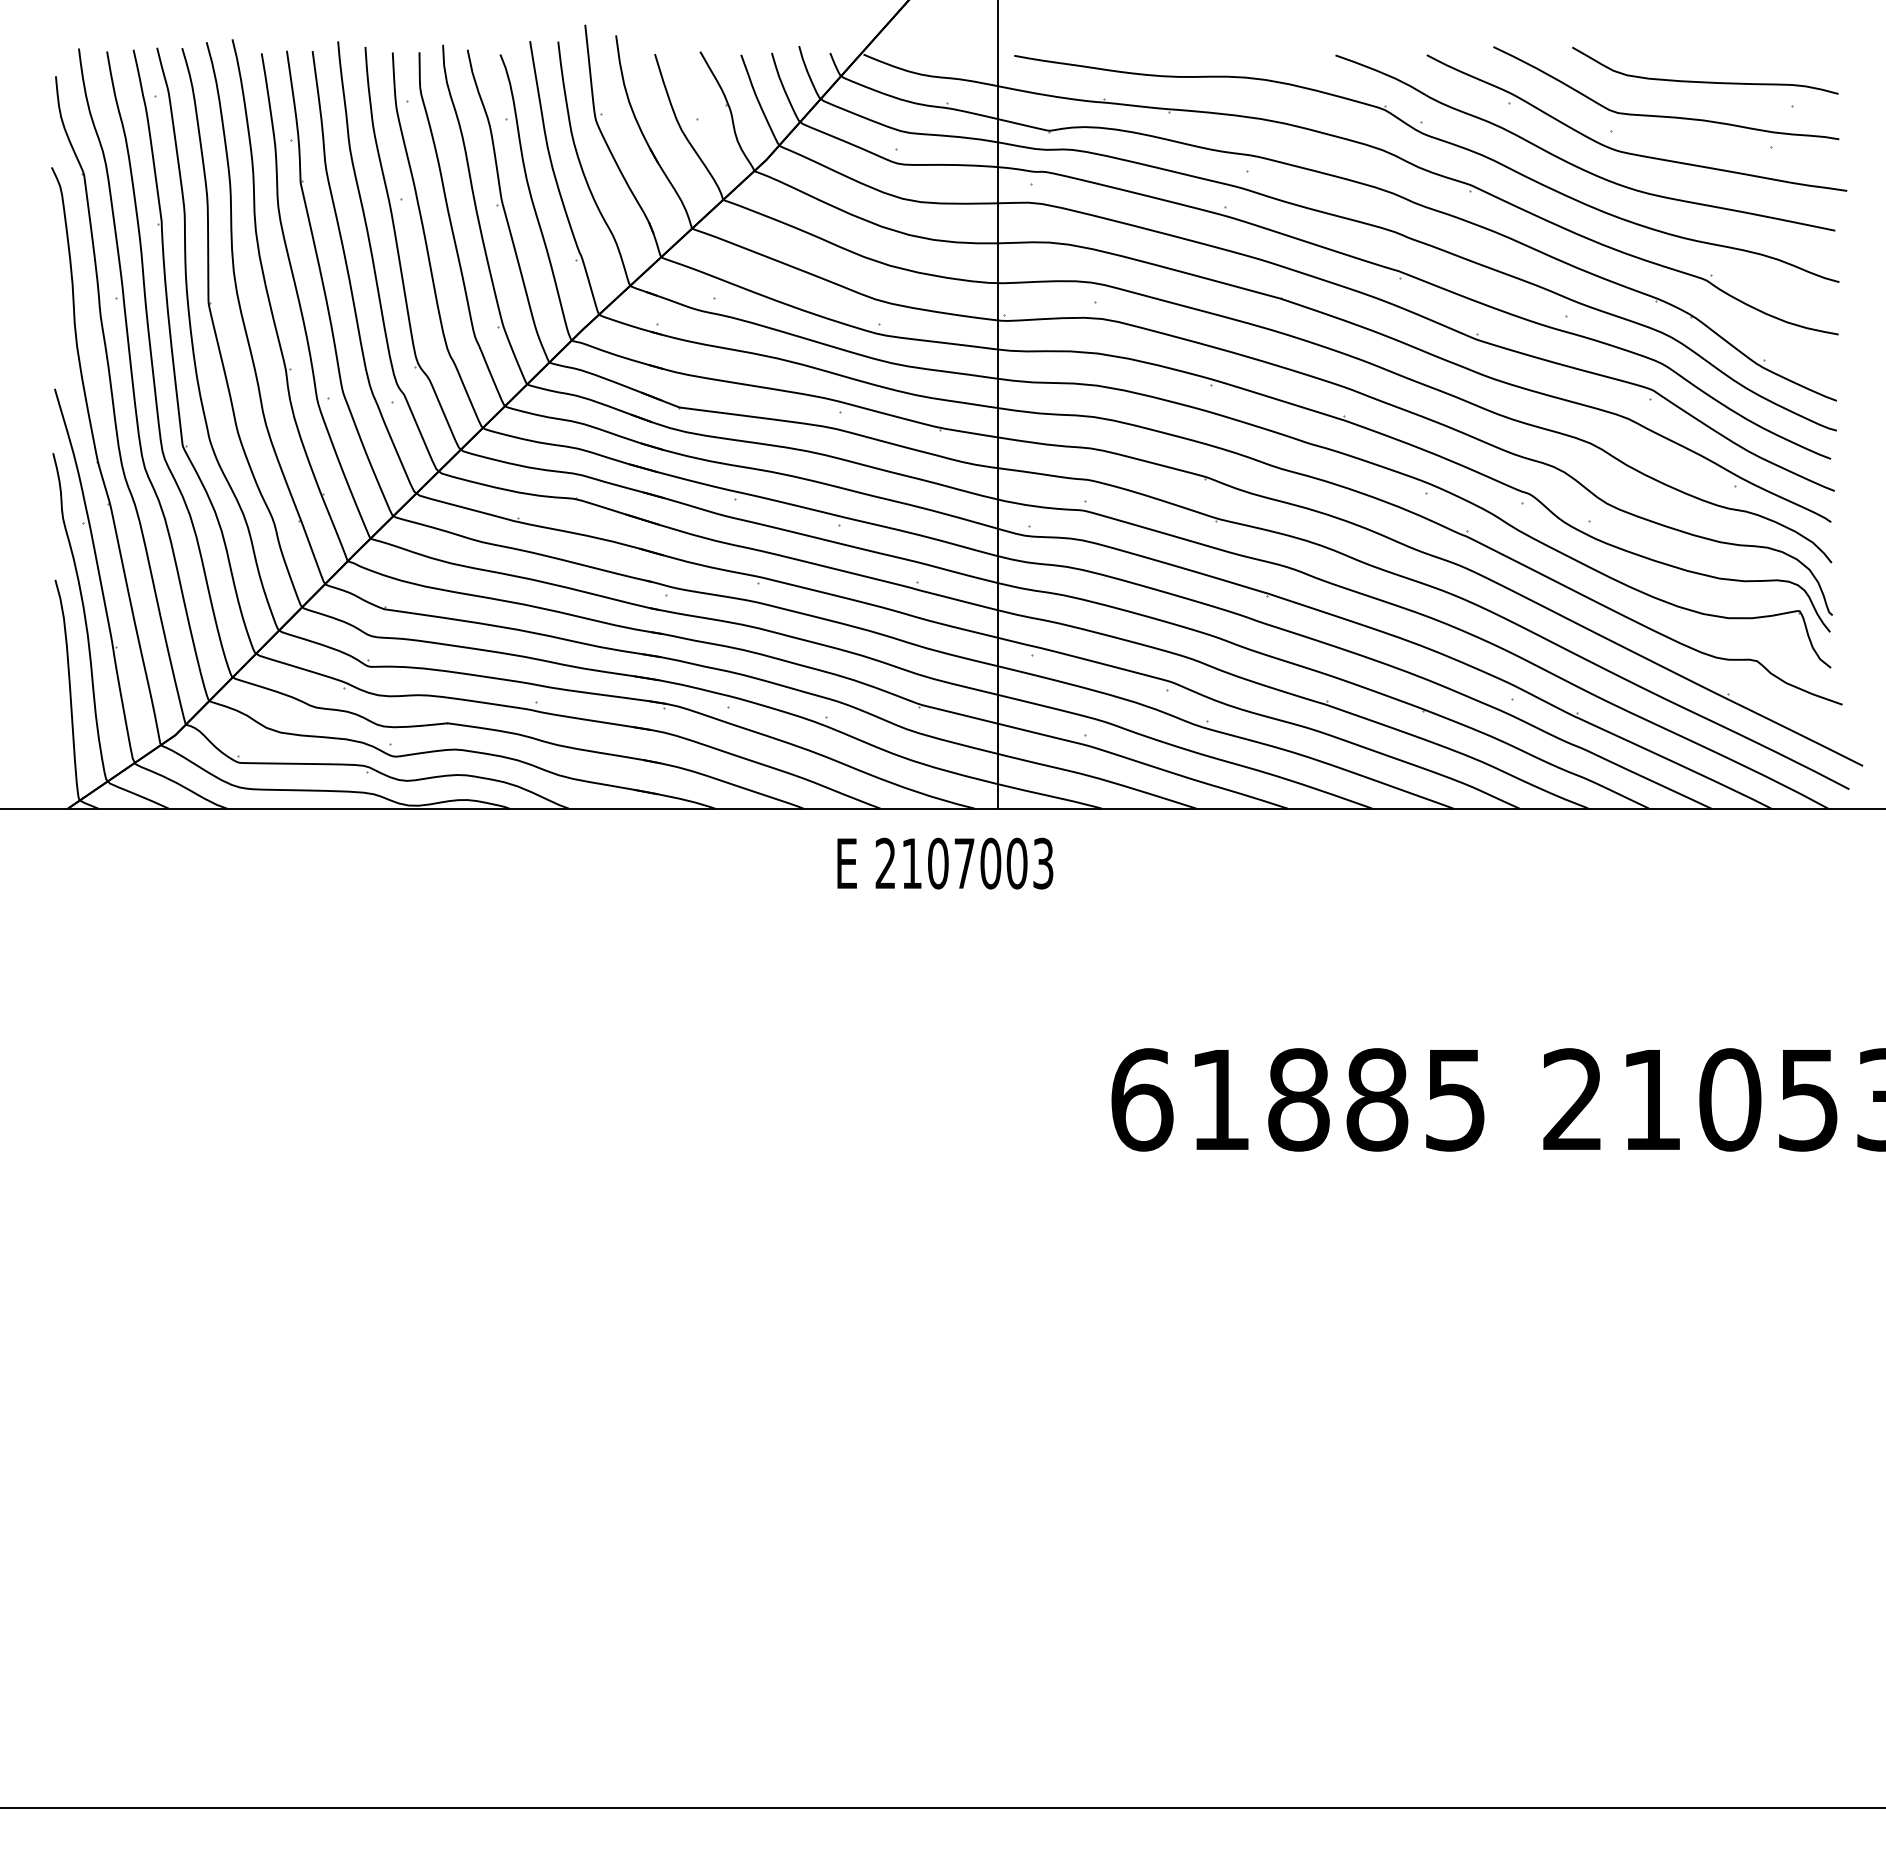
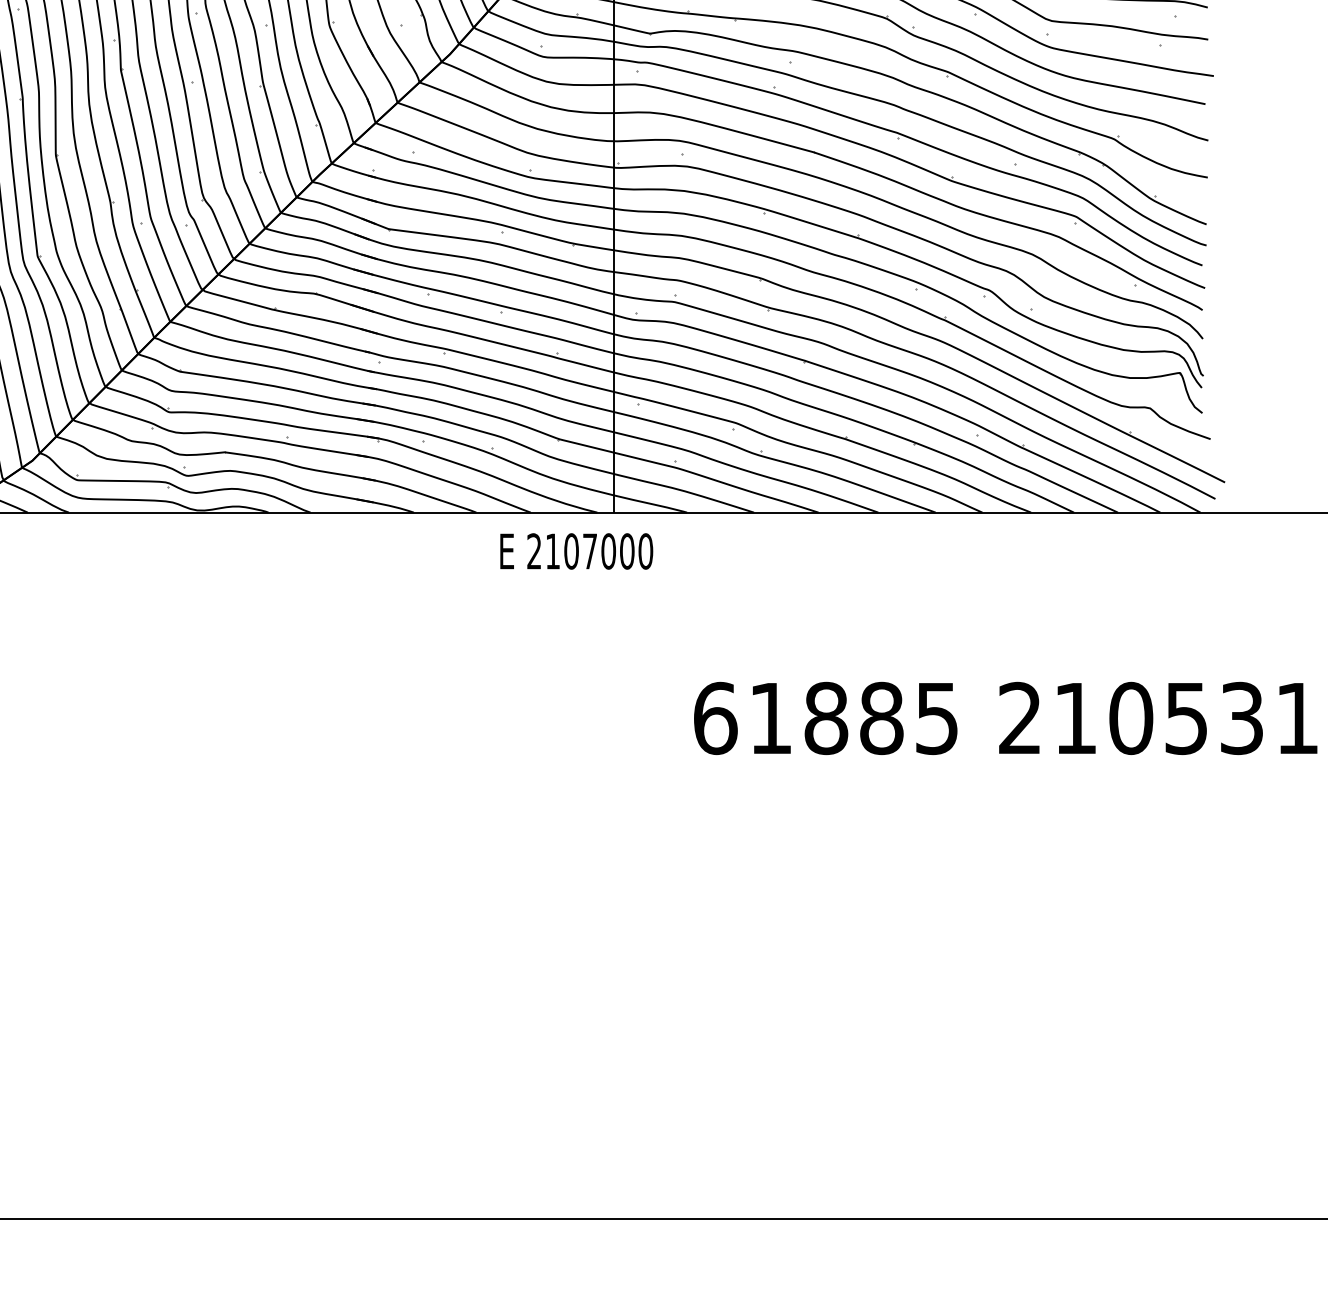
text: (1043, 863) -> (645, 551), 2107003 -> 2107000

